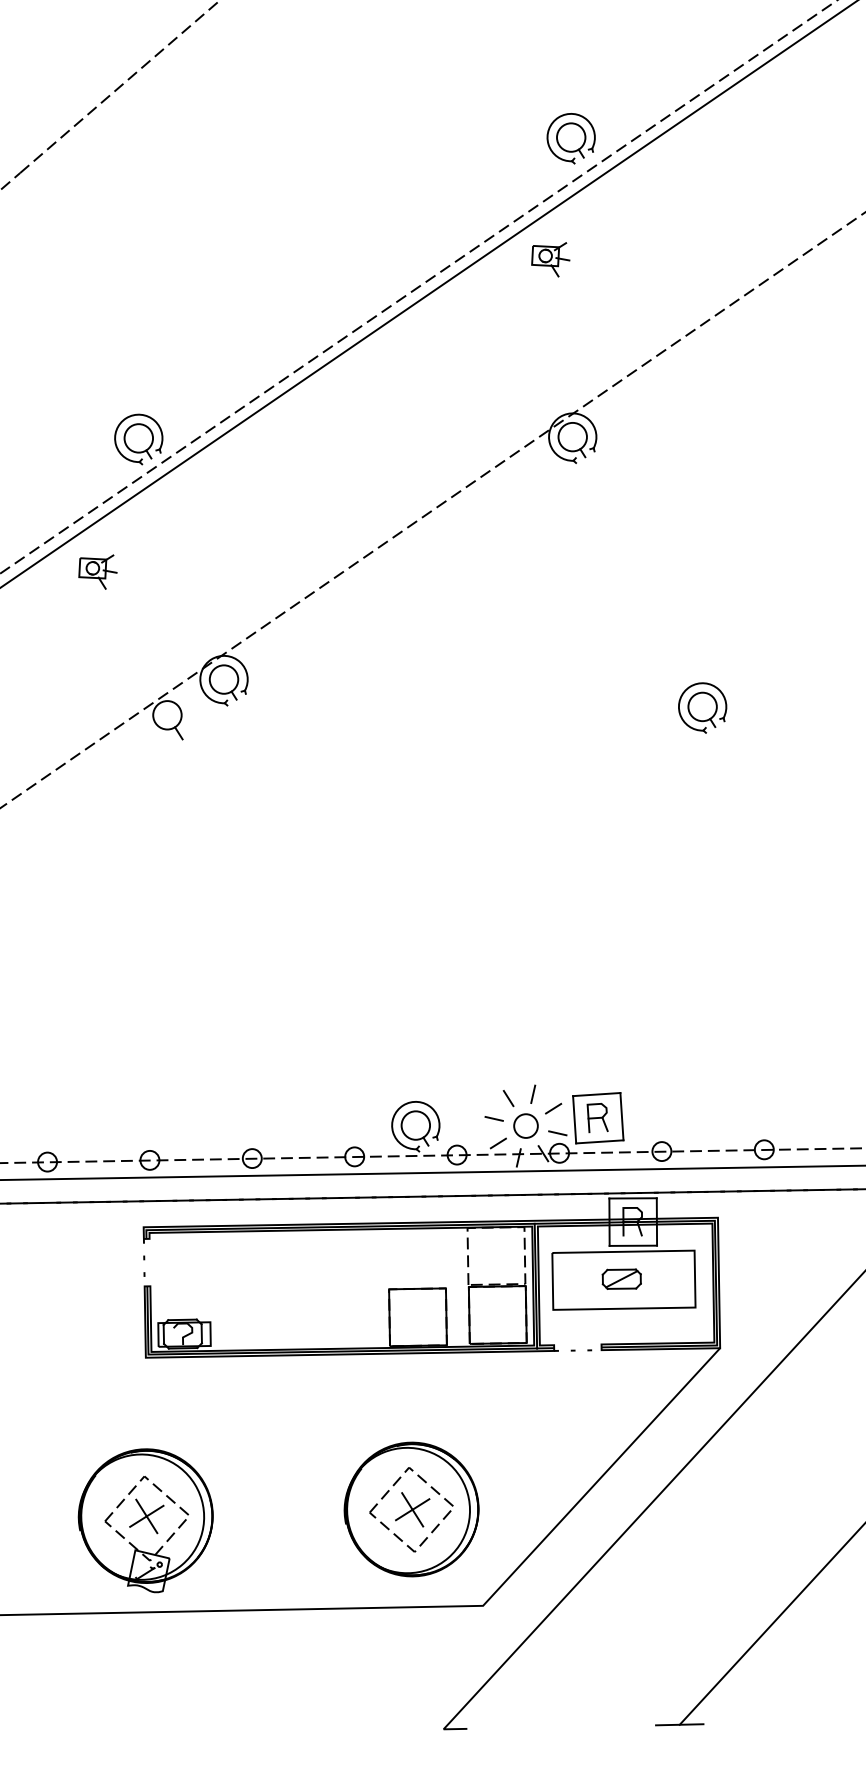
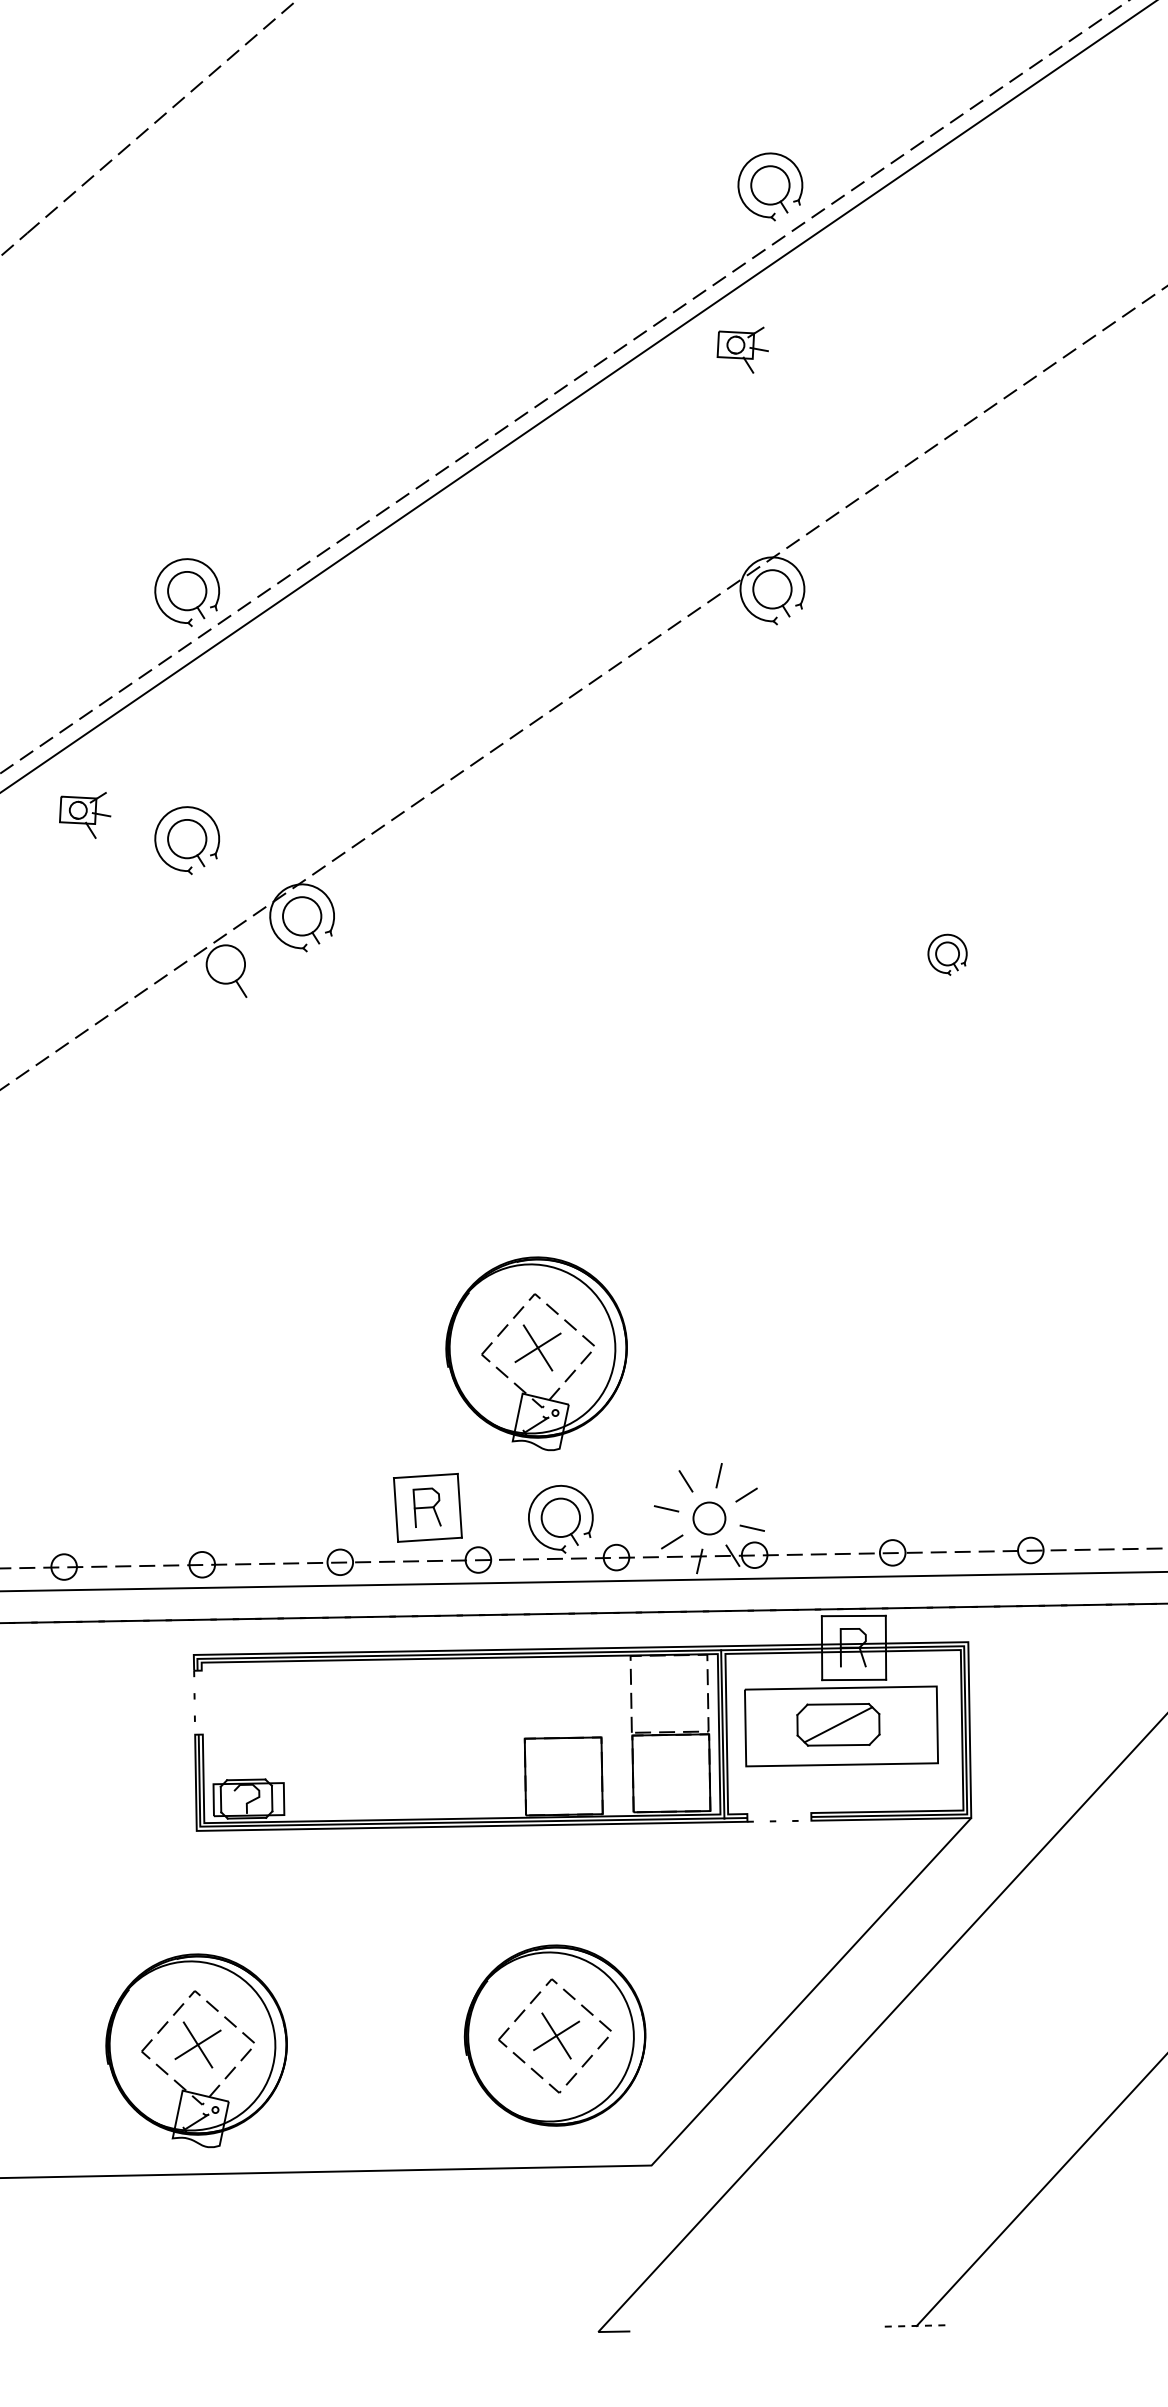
part: (98, 572) -> (85, 815), moved
part: (138, 623) -> (187, 840), added
part: (702, 707) -> (947, 954), size x0.6
part: (397, 1003) -> (536, 1353), added
part: (597, 1117) -> (427, 1507), moved
part: (621, 1279) -> (838, 1725), size x1.6
line: (679, 1724) -> (916, 2325), solid -> dashed

